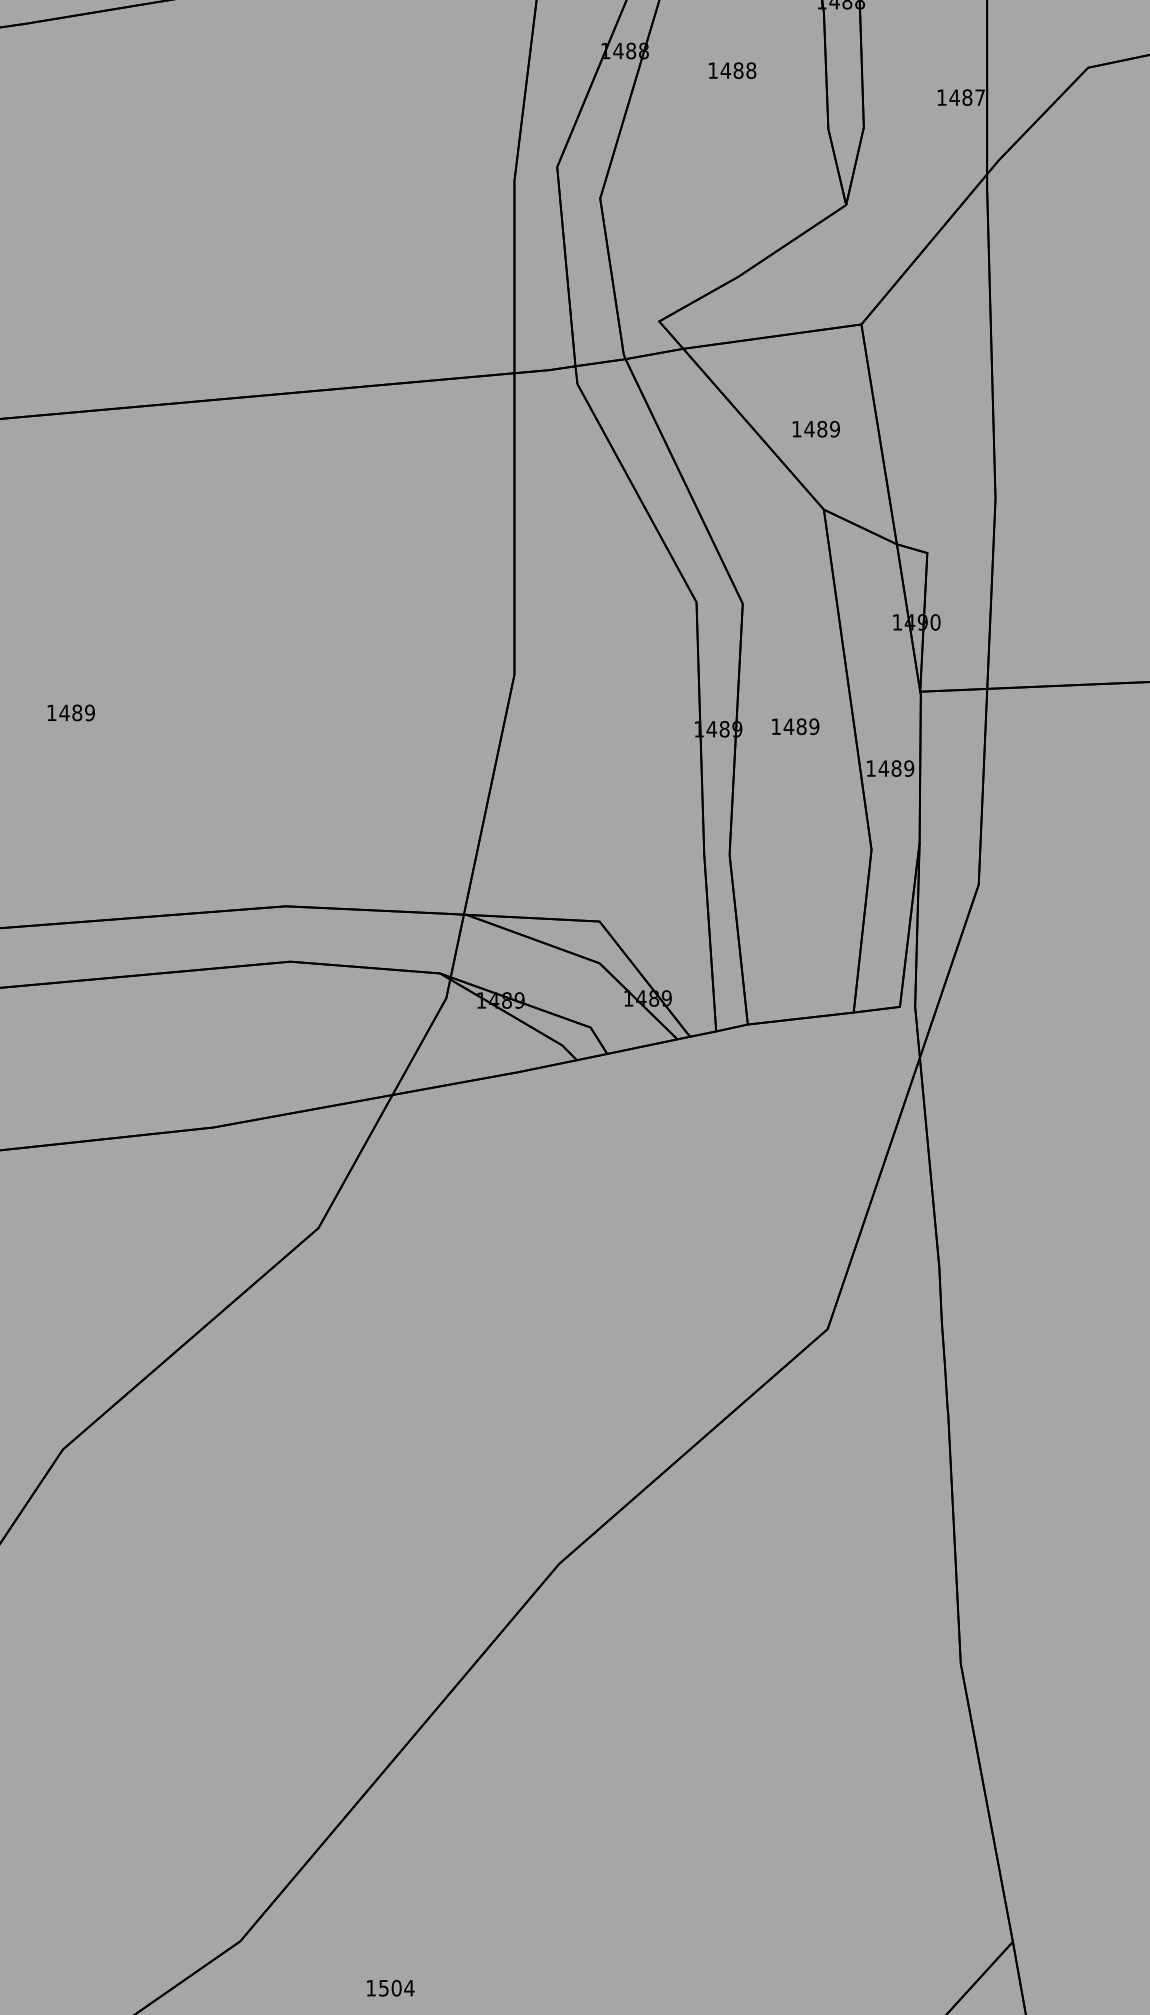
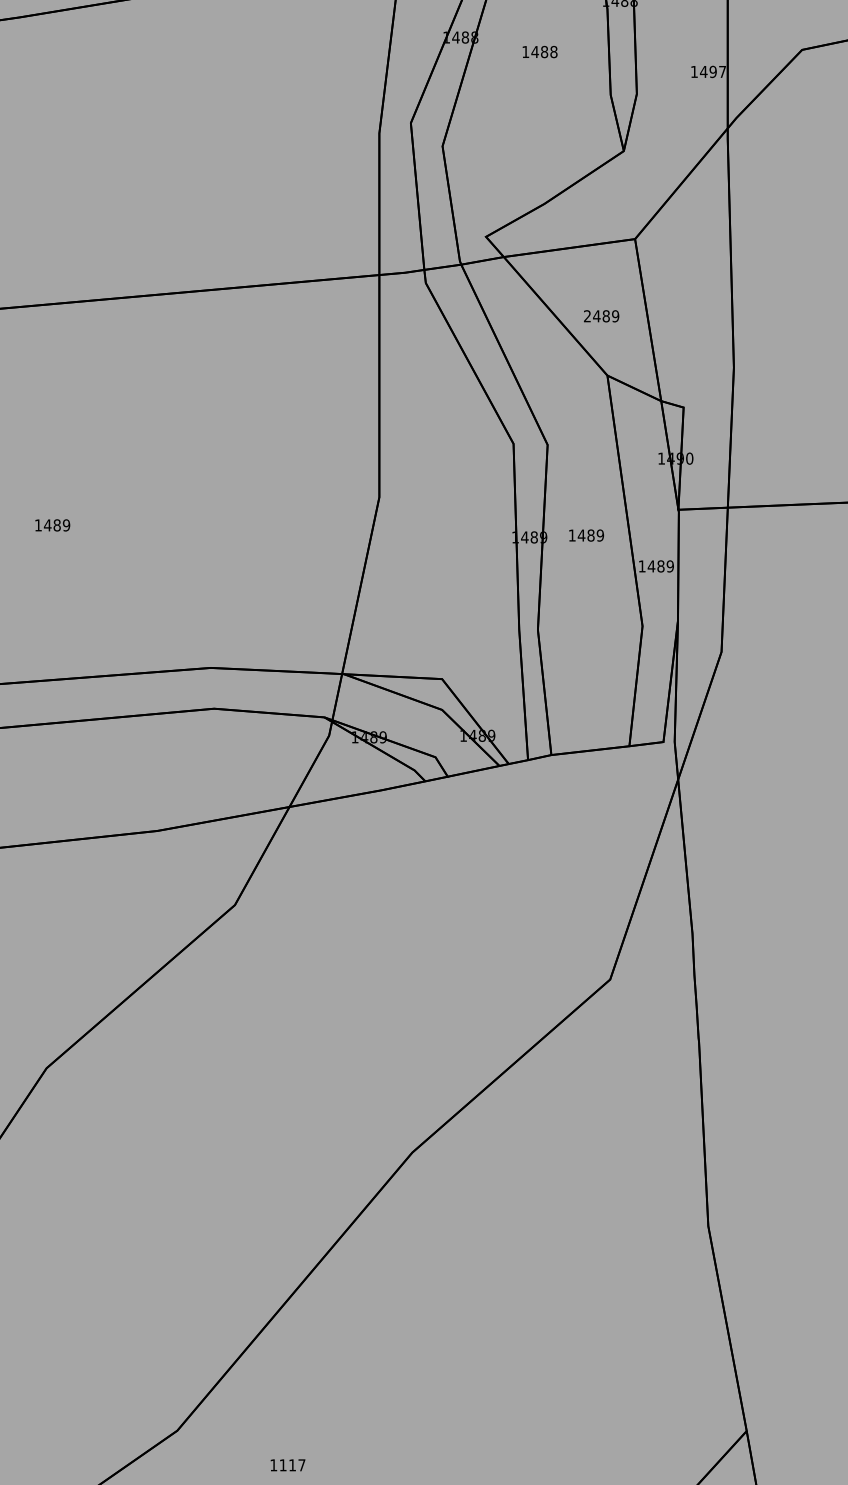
text: (967, 97) -> (713, 71), 1487 -> 1497
text: (796, 428) -> (587, 315), 1489 -> 2489
text: (396, 1988) -> (292, 1465), 1504 -> 1117

